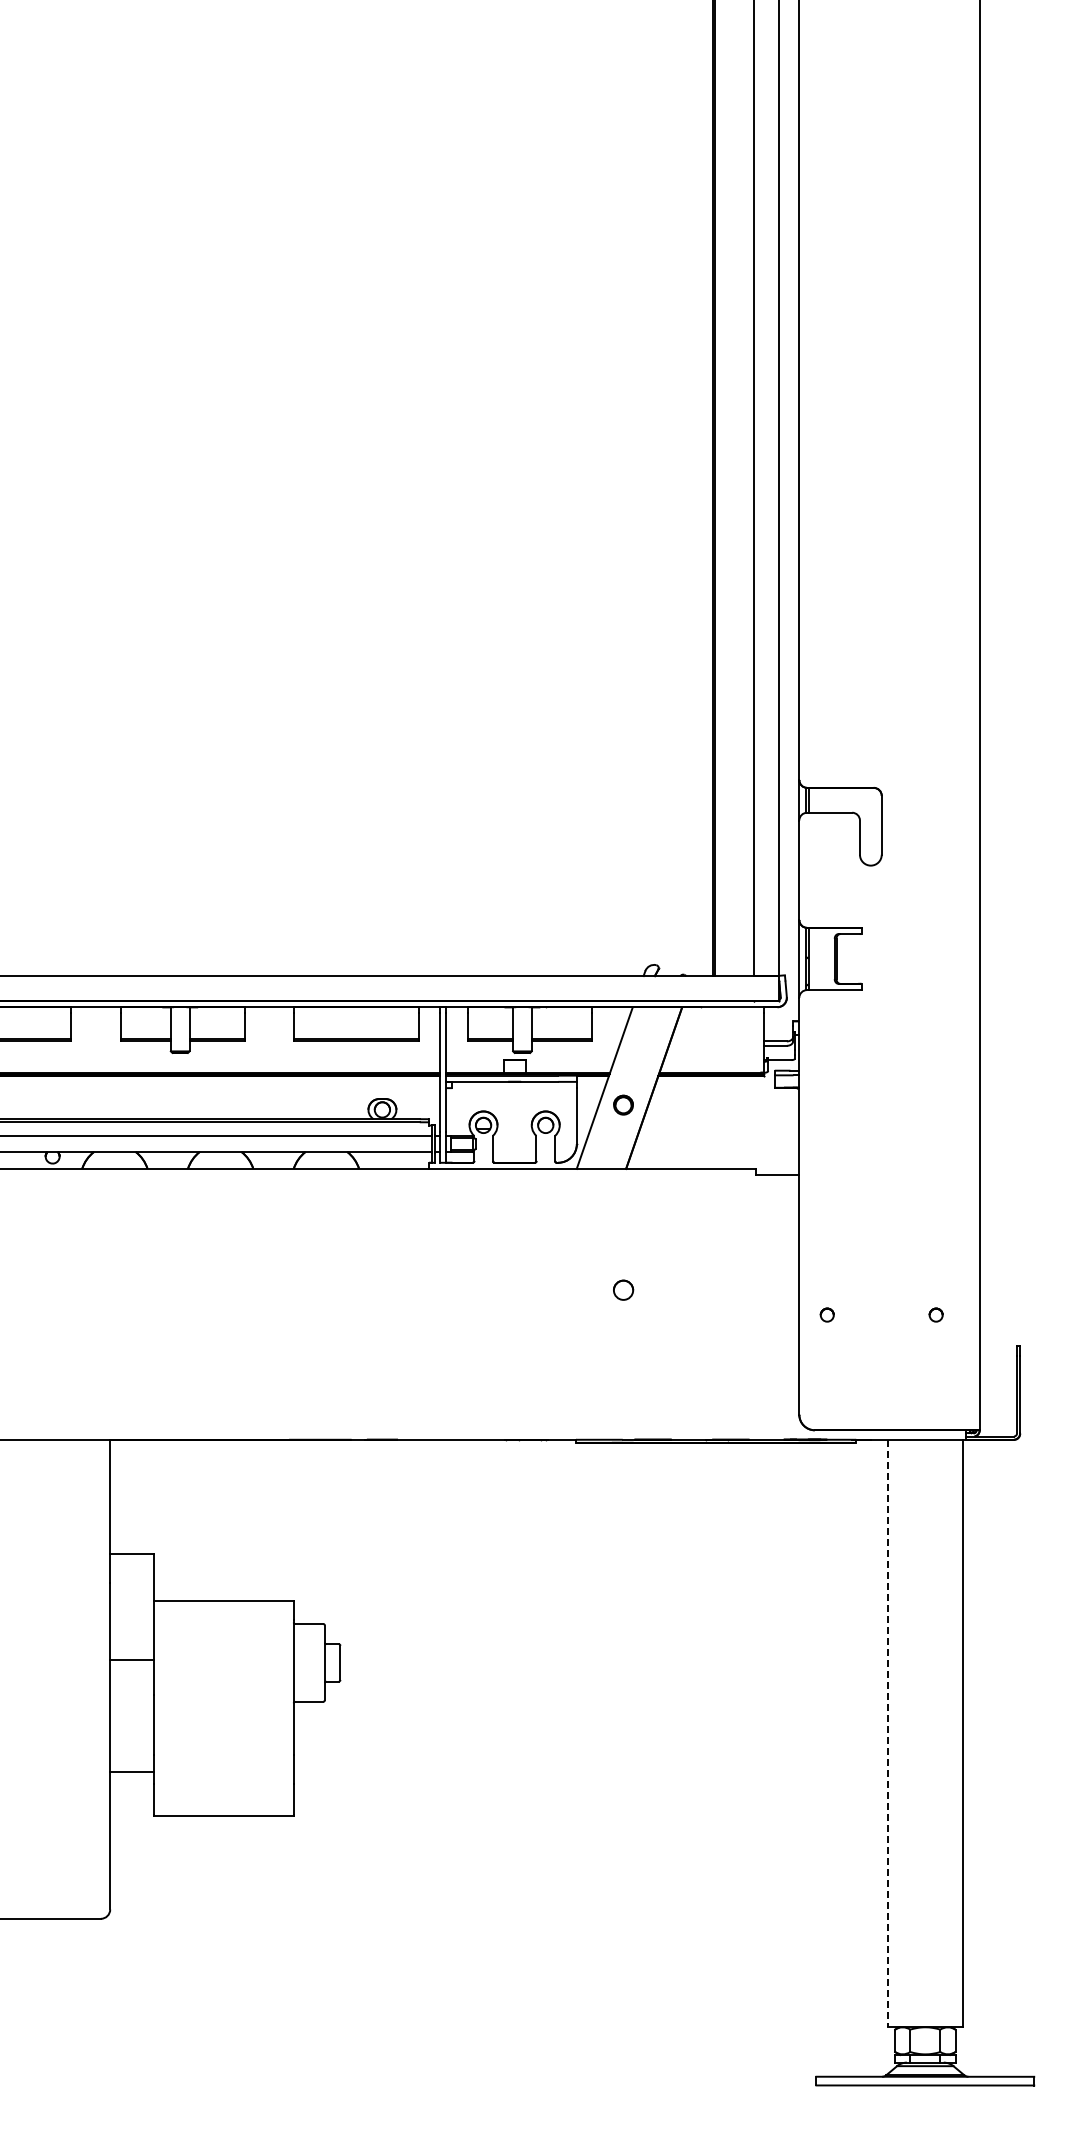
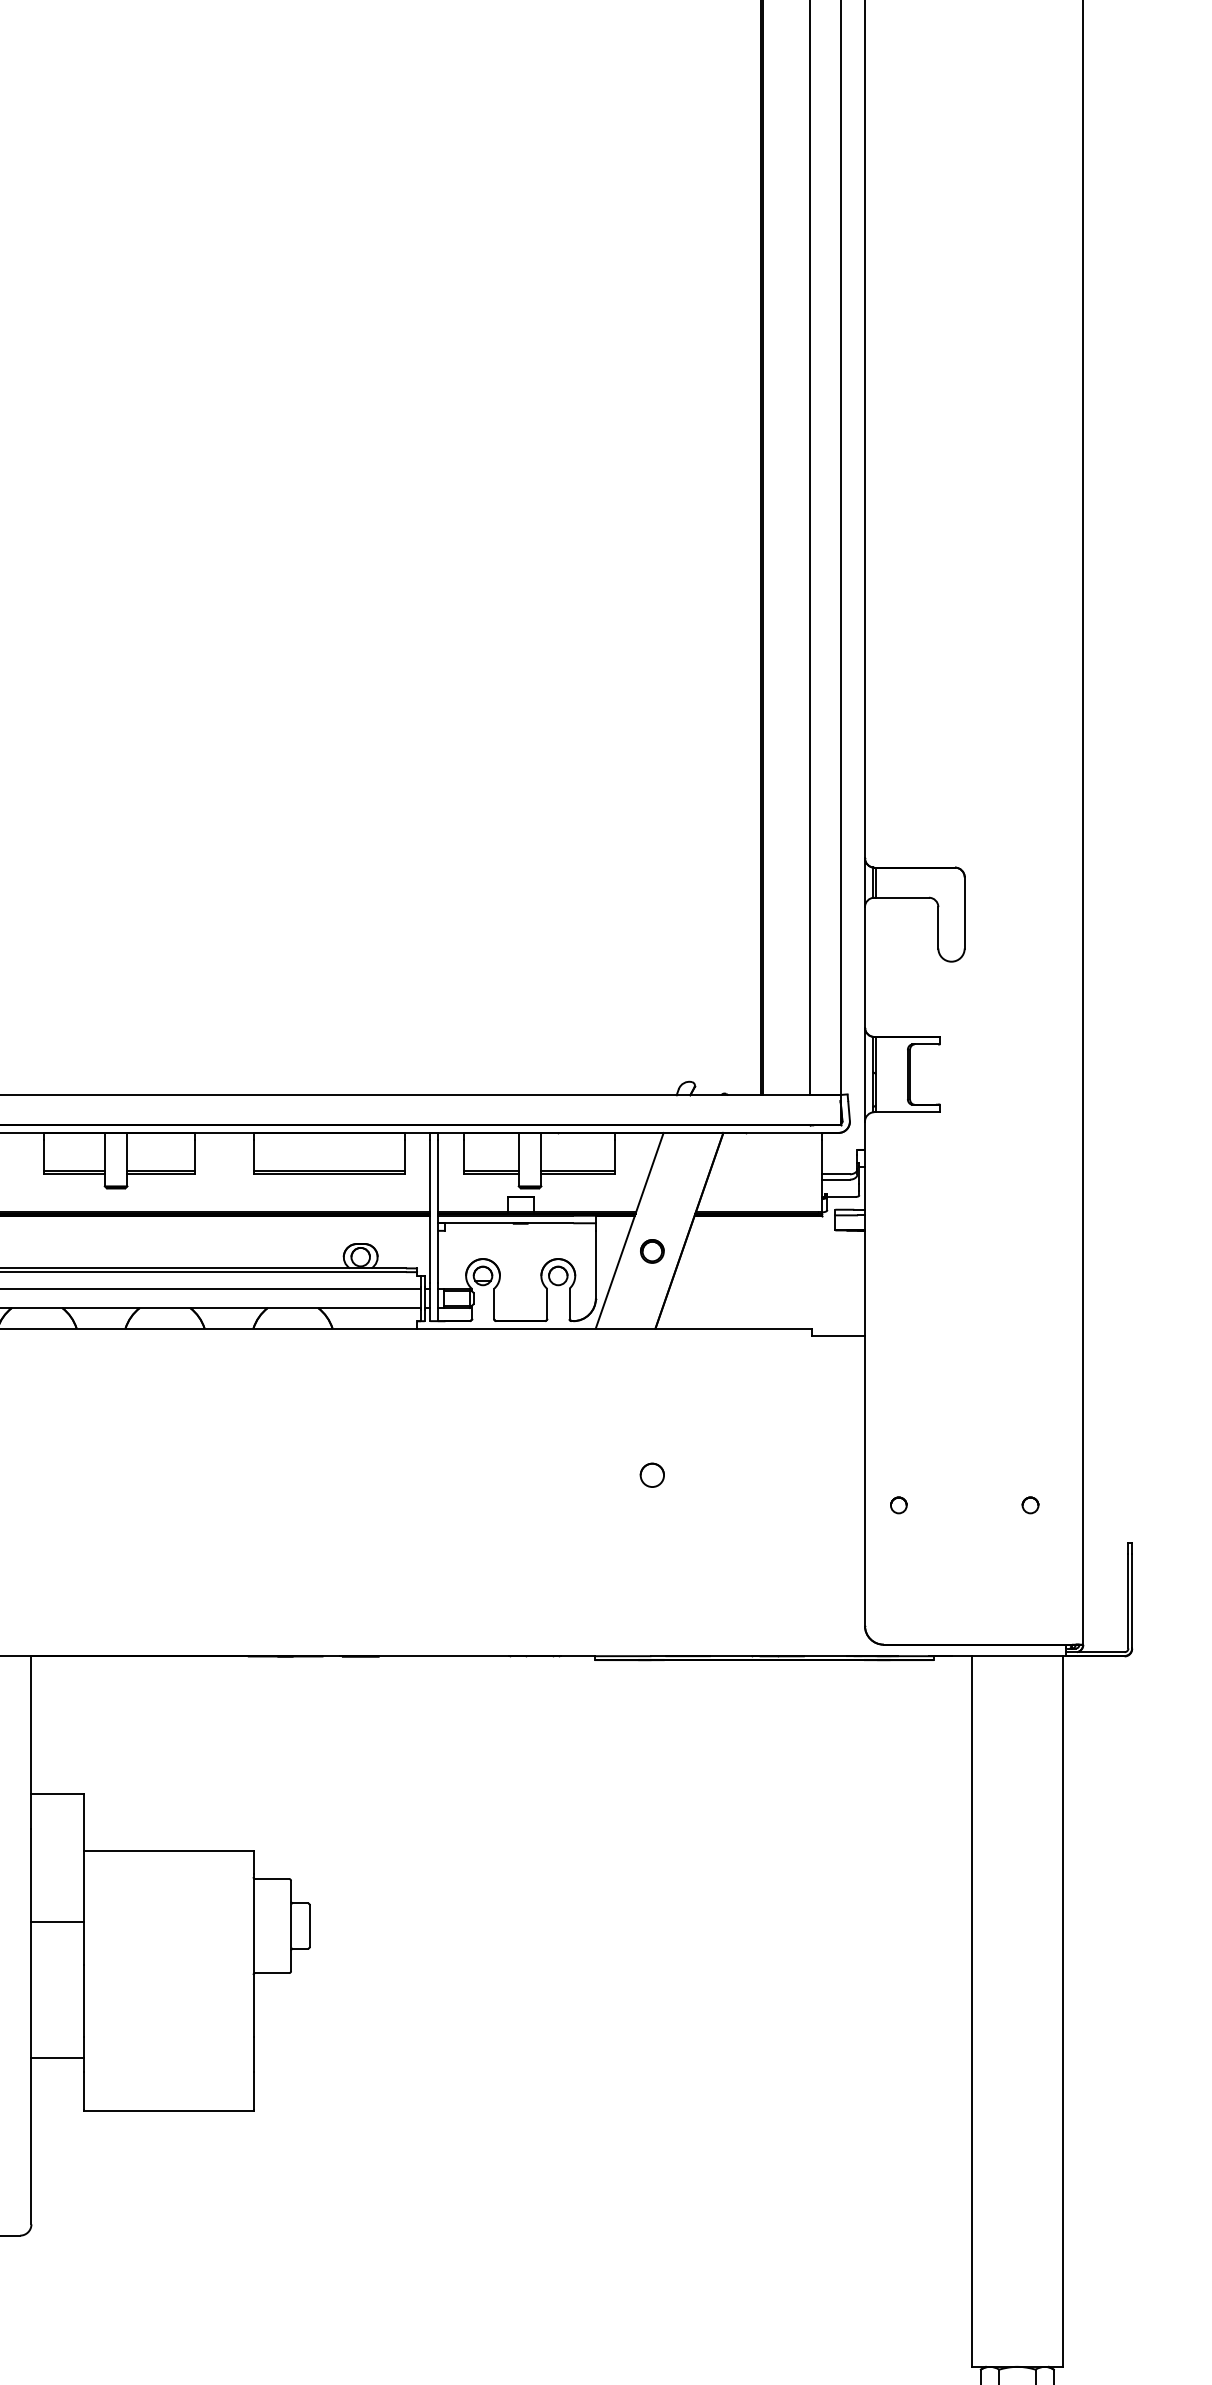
line: (888, 1733) -> (972, 2011), dashed -> solid

